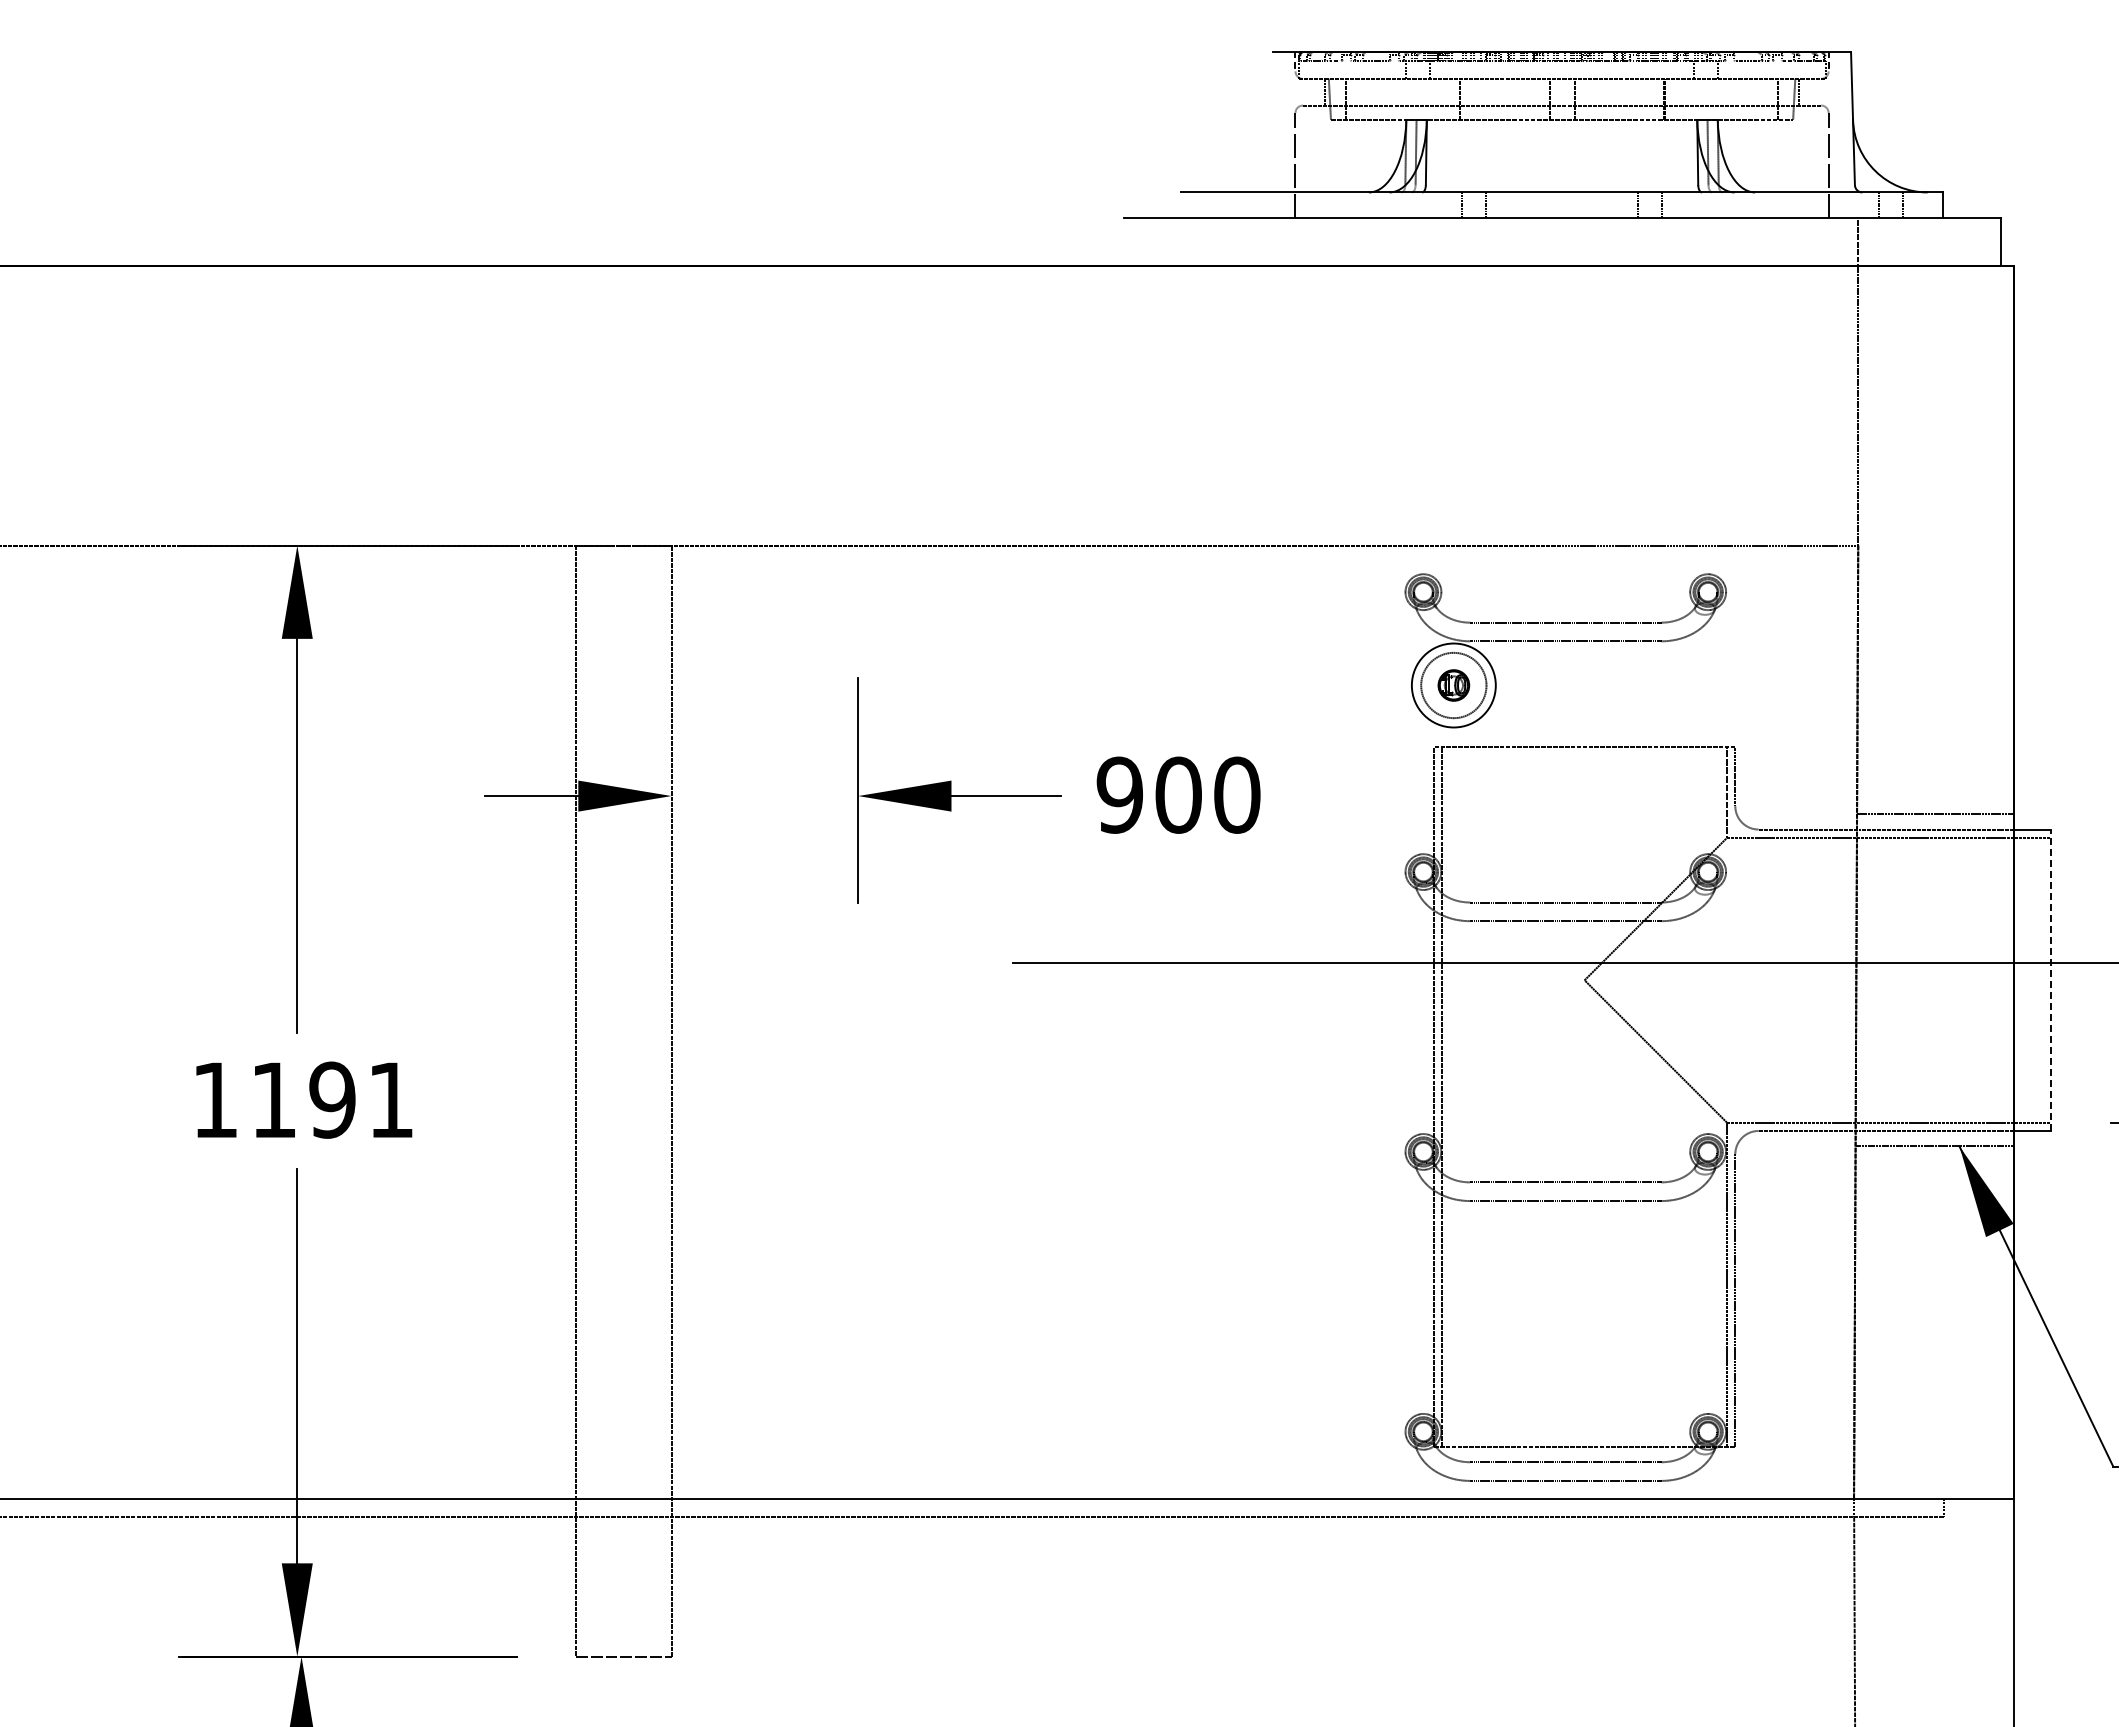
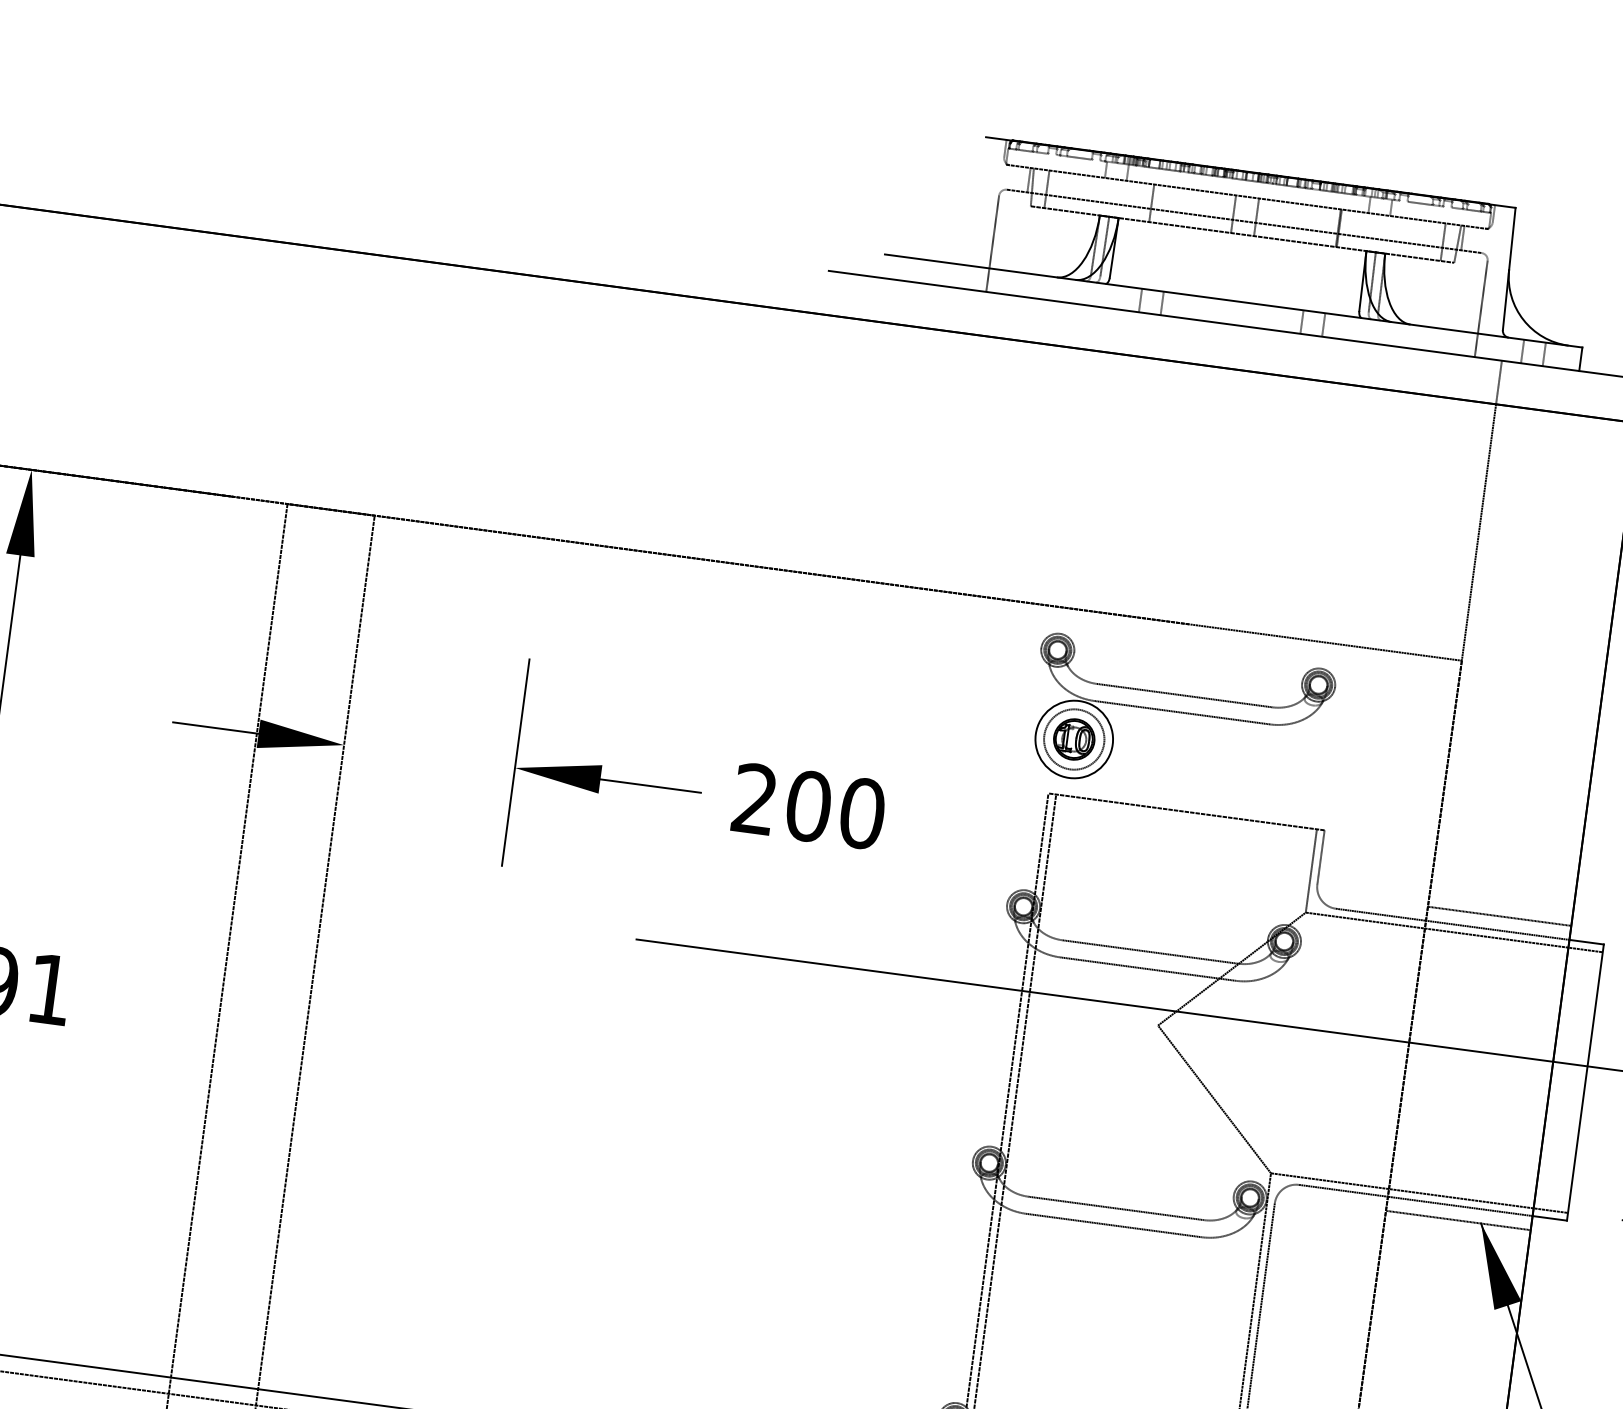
part: (1453, 685) -> (1073, 739), size x1.43
text: (1119, 794) -> (754, 798), 900 -> 200
line: (2051, 980) -> (1585, 1082), dashed -> solid

